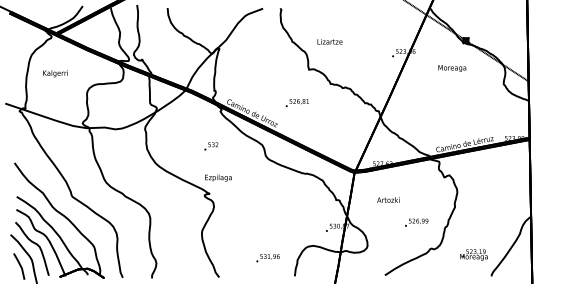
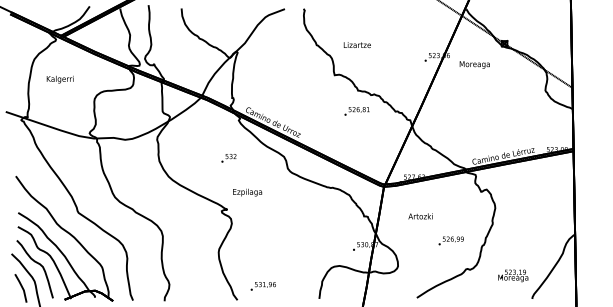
text: (452, 68) -> (474, 64), moved
text: (296, 103) -> (356, 111), moved
text: (218, 178) -> (247, 192), moved
text: (267, 258) -> (262, 286), moved

